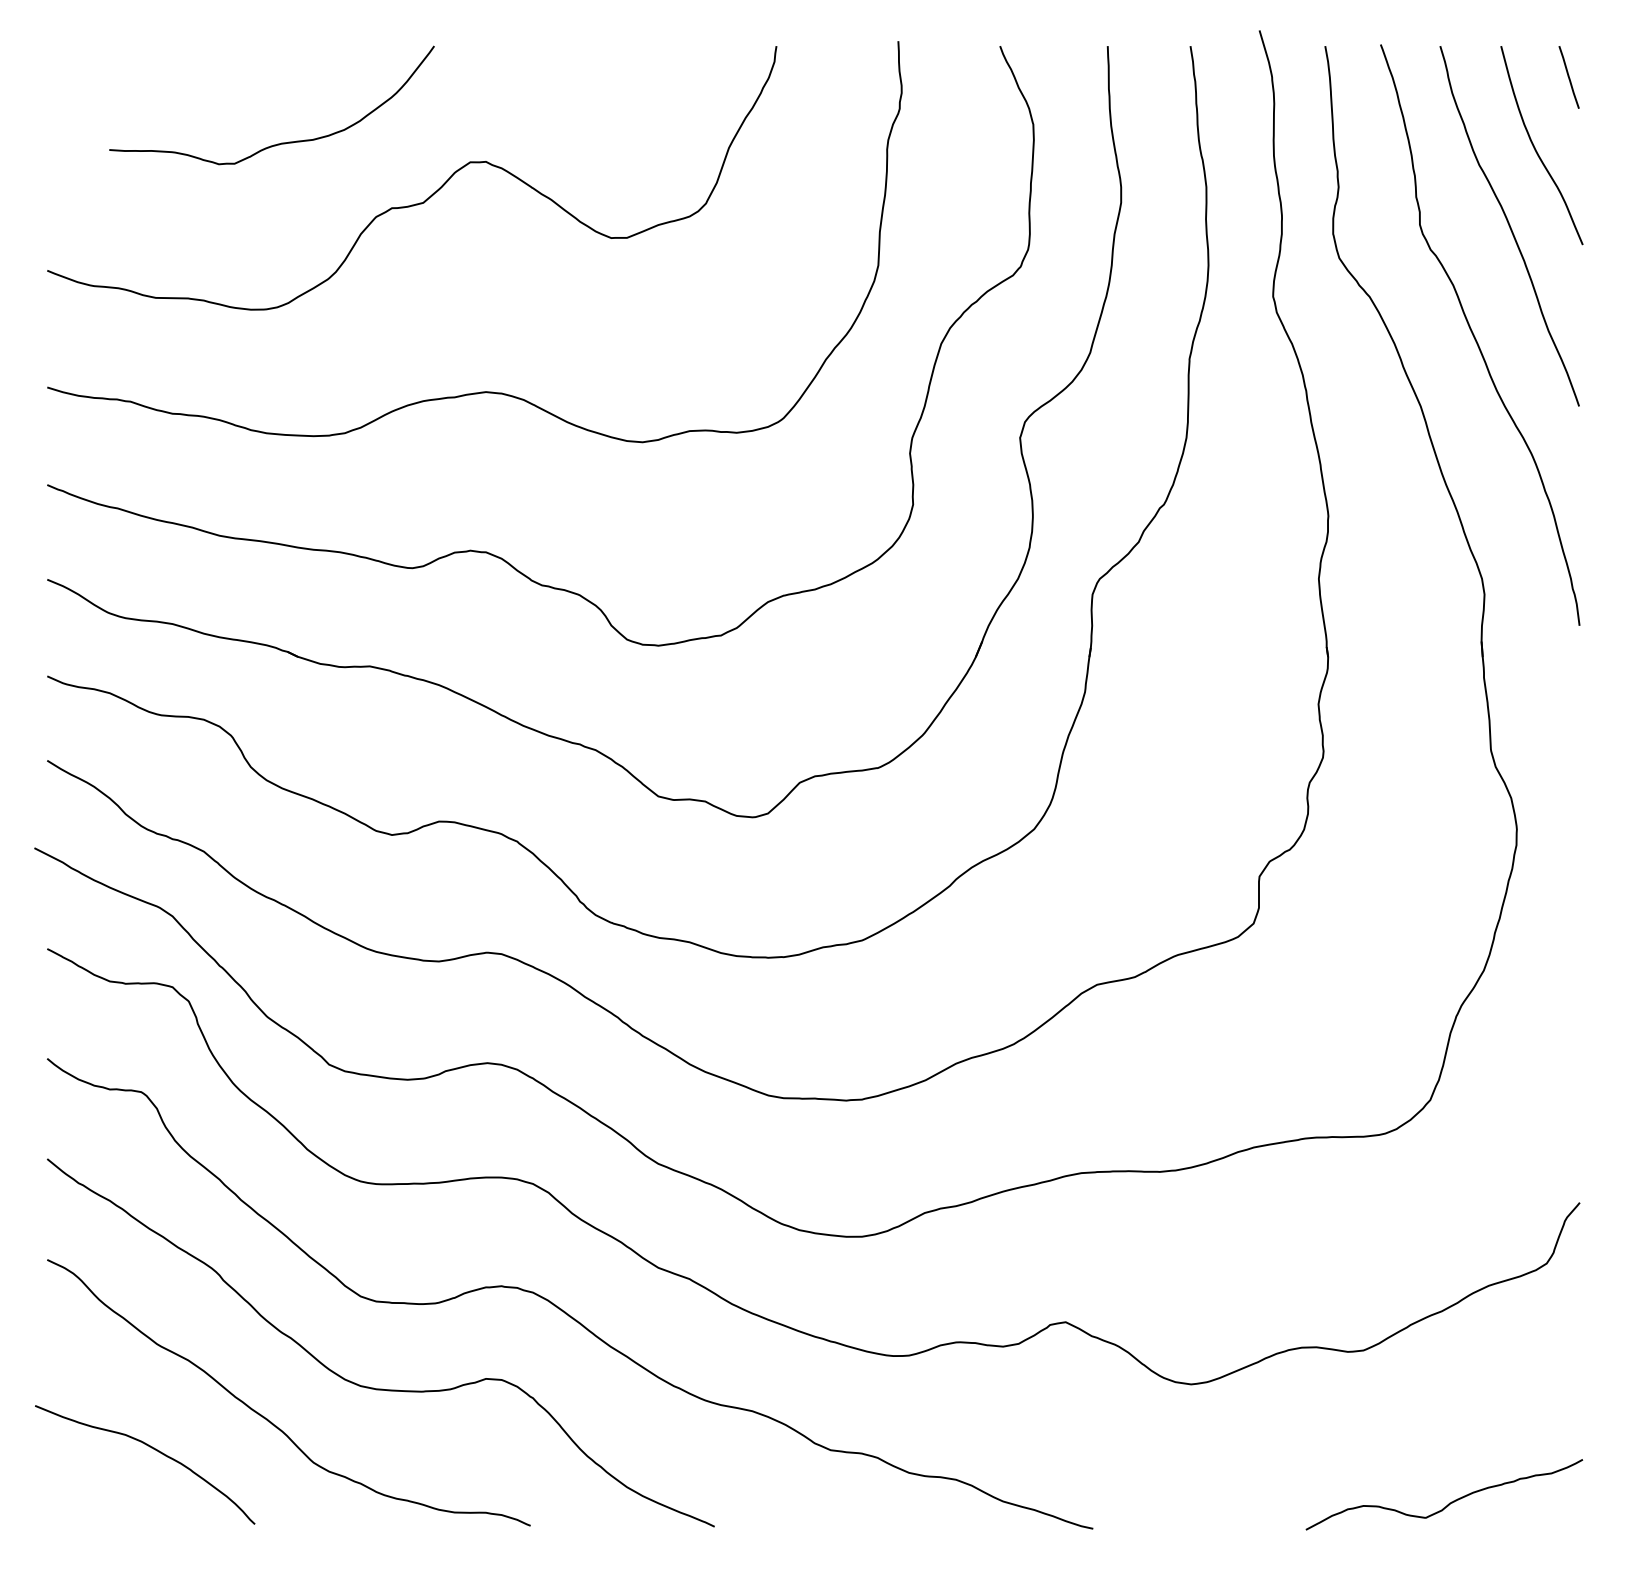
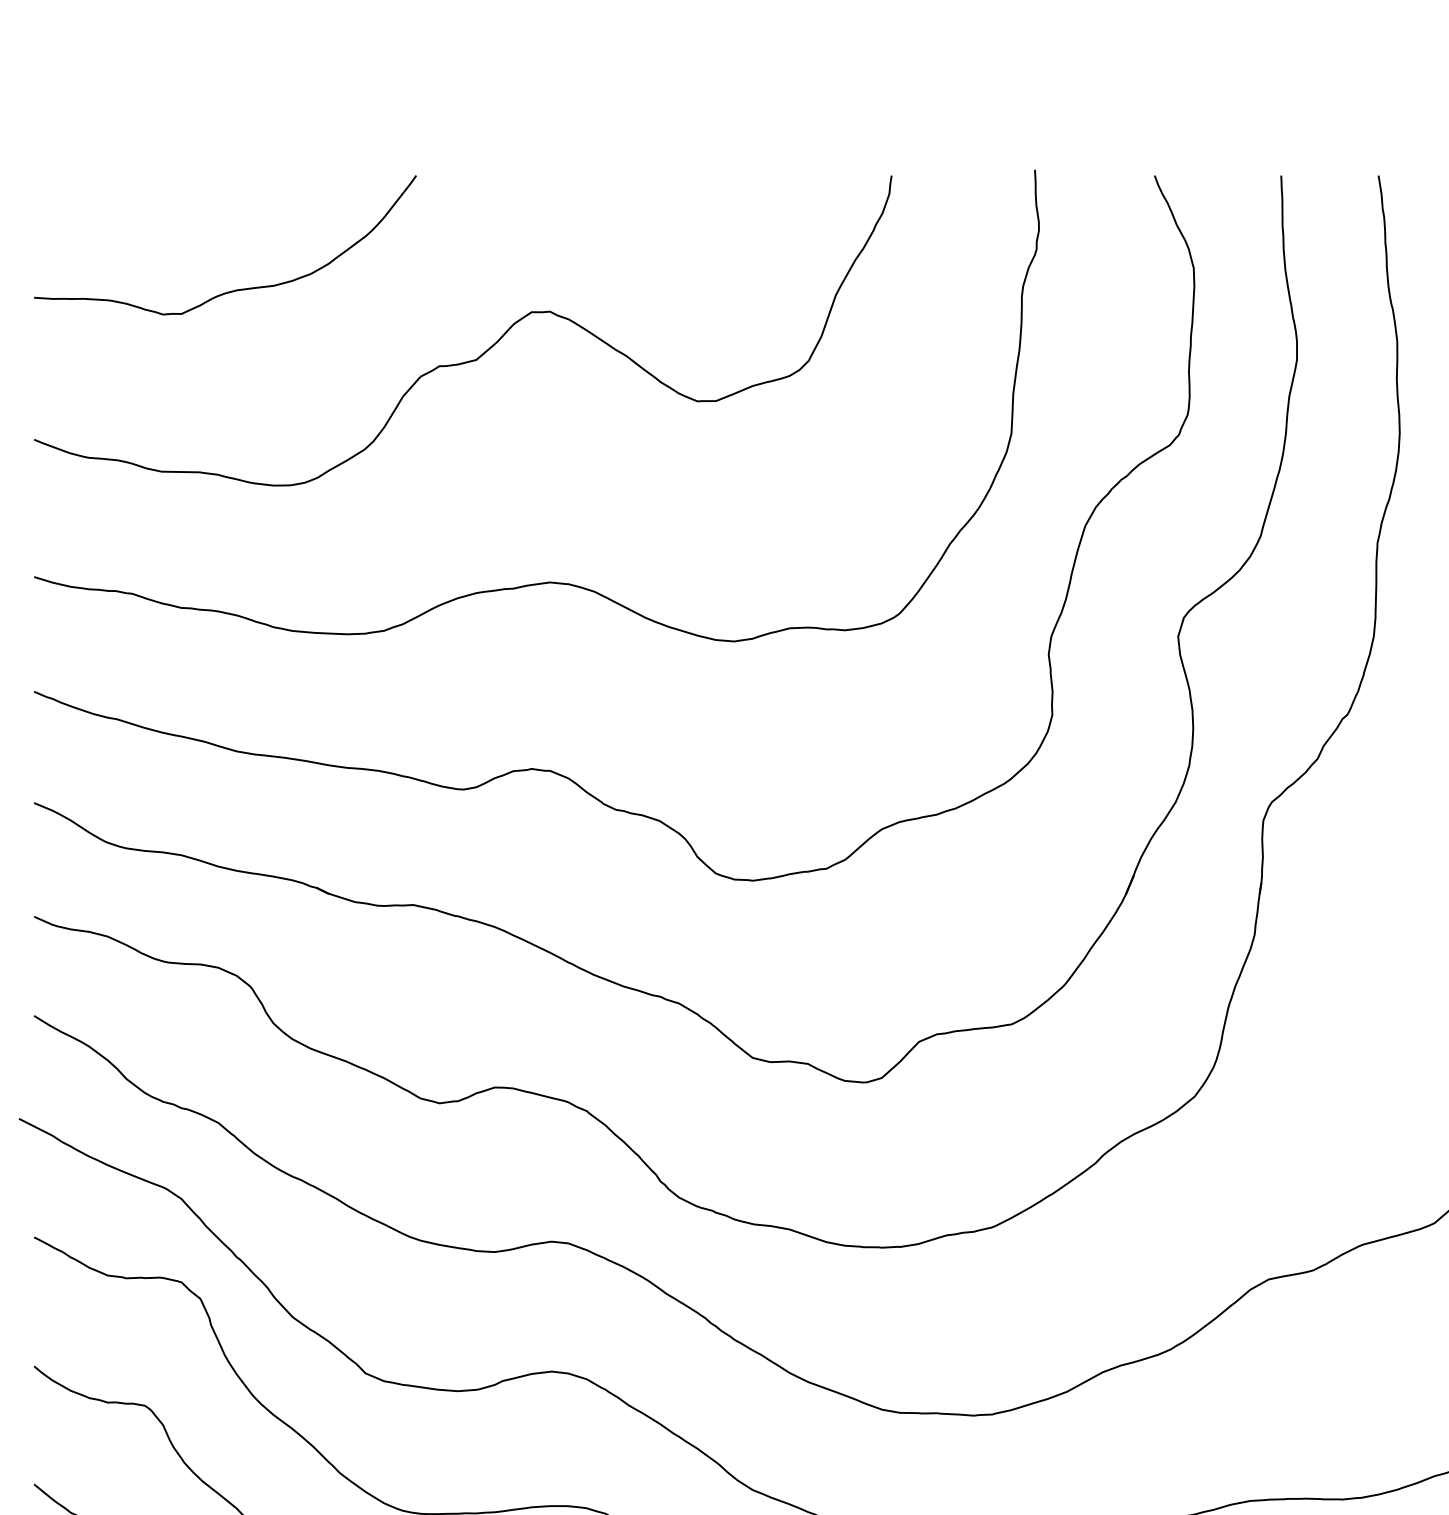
curve: (281, 142) -> (236, 288), moved

